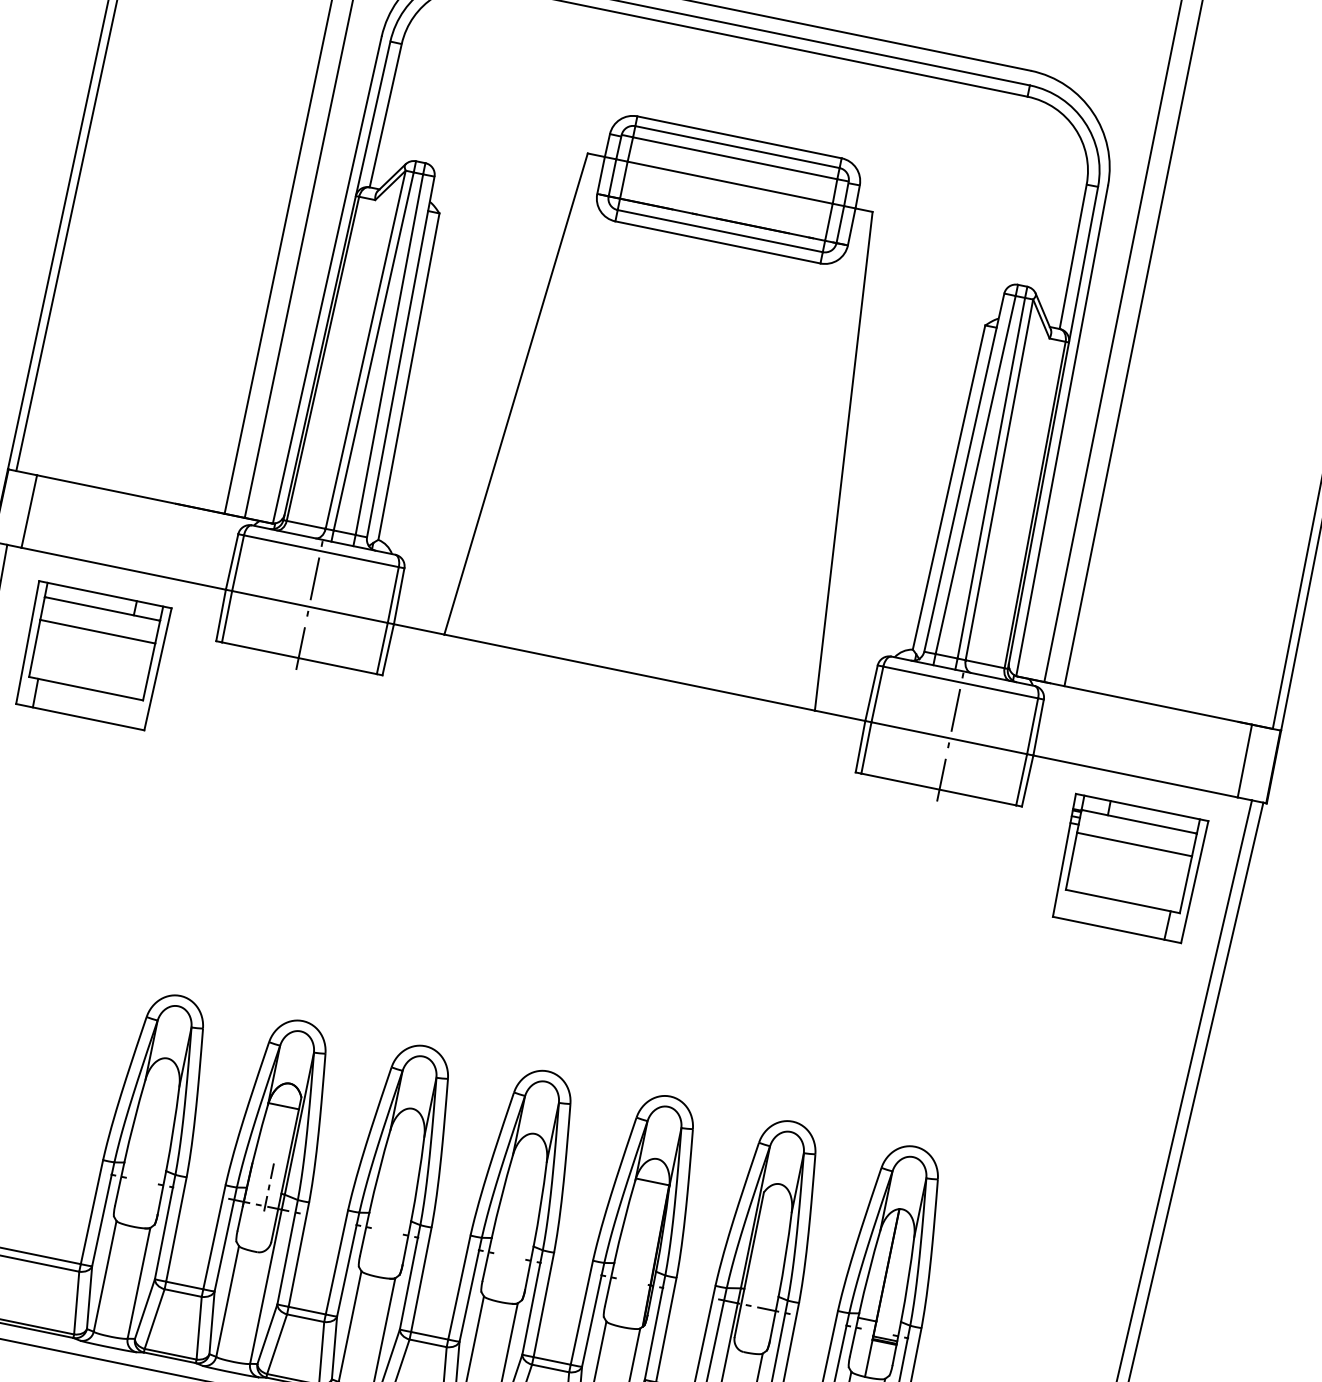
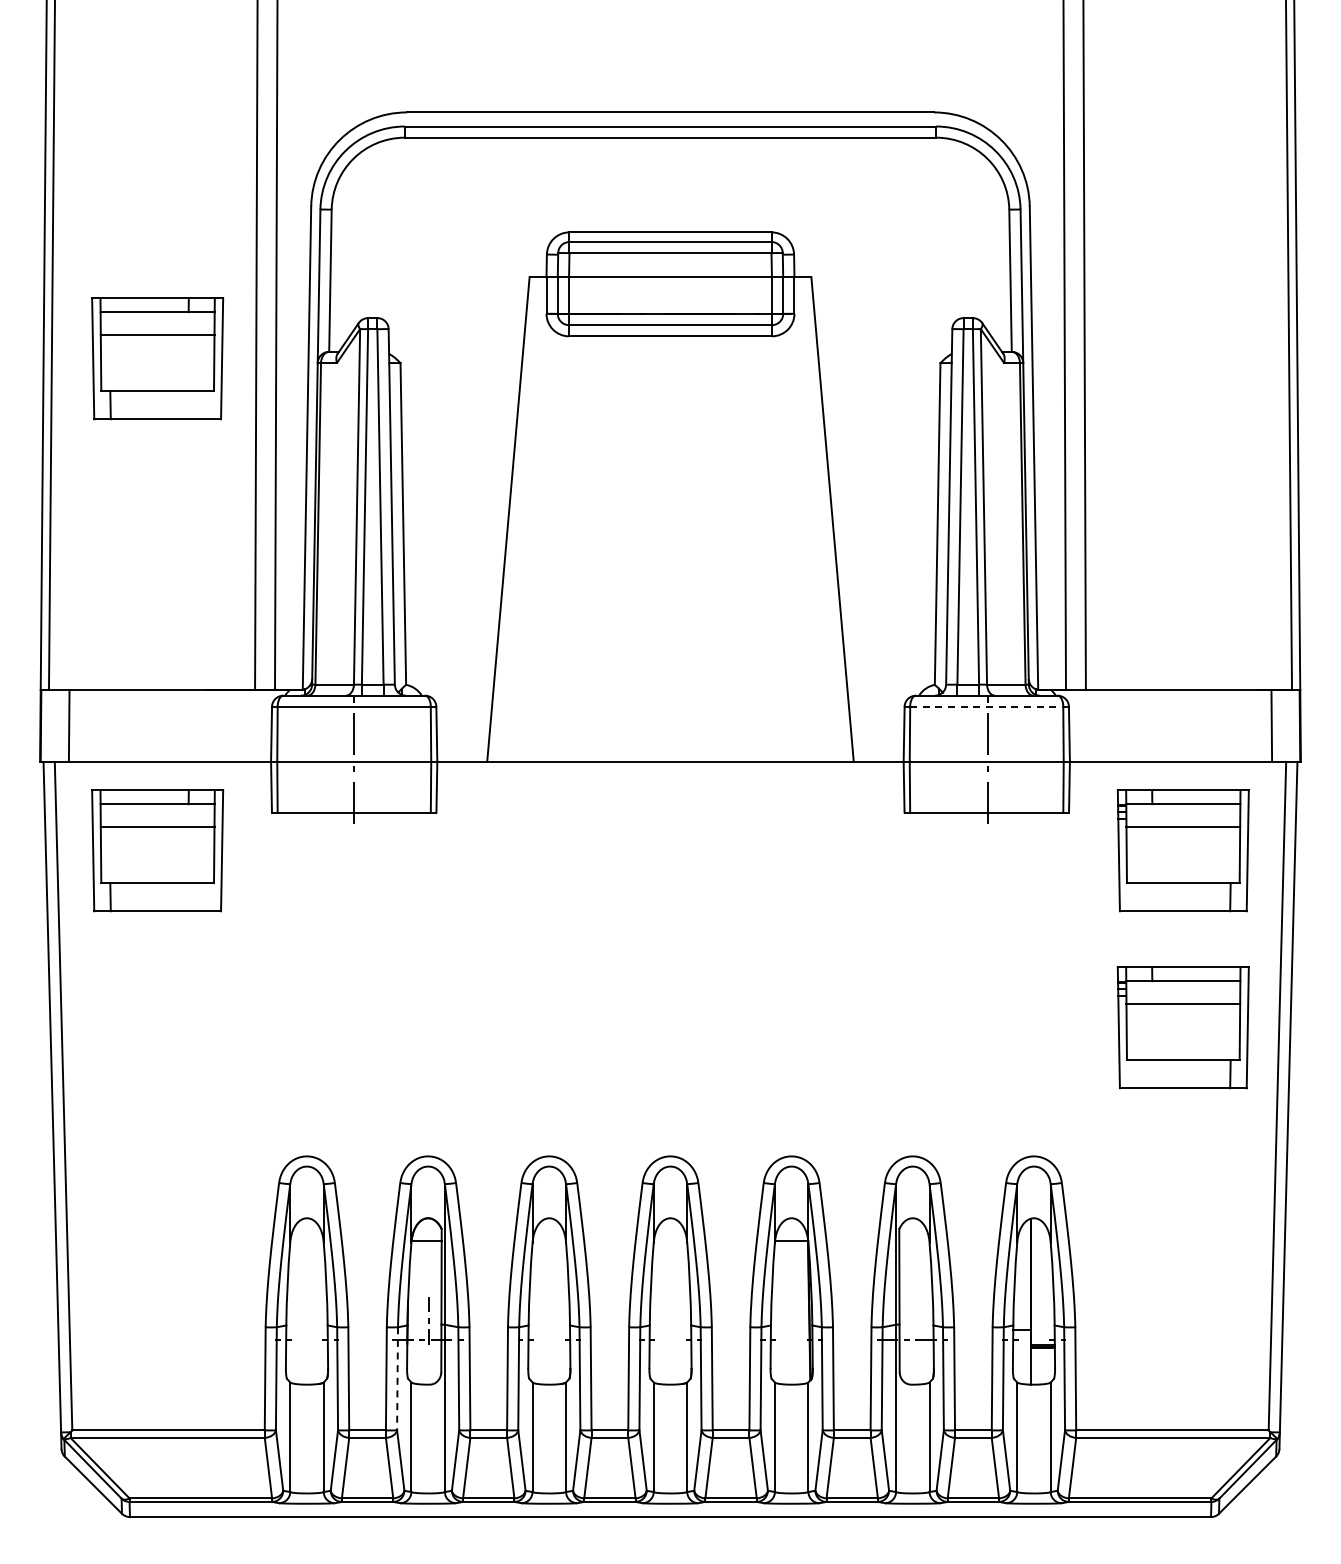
part: (194, 158) -> (157, 358), added
line: (960, 682) -> (986, 706), solid -> dashed
part: (1092, 1047) -> (1182, 1027), added
line: (225, 1239) -> (397, 1378), solid -> dashed

